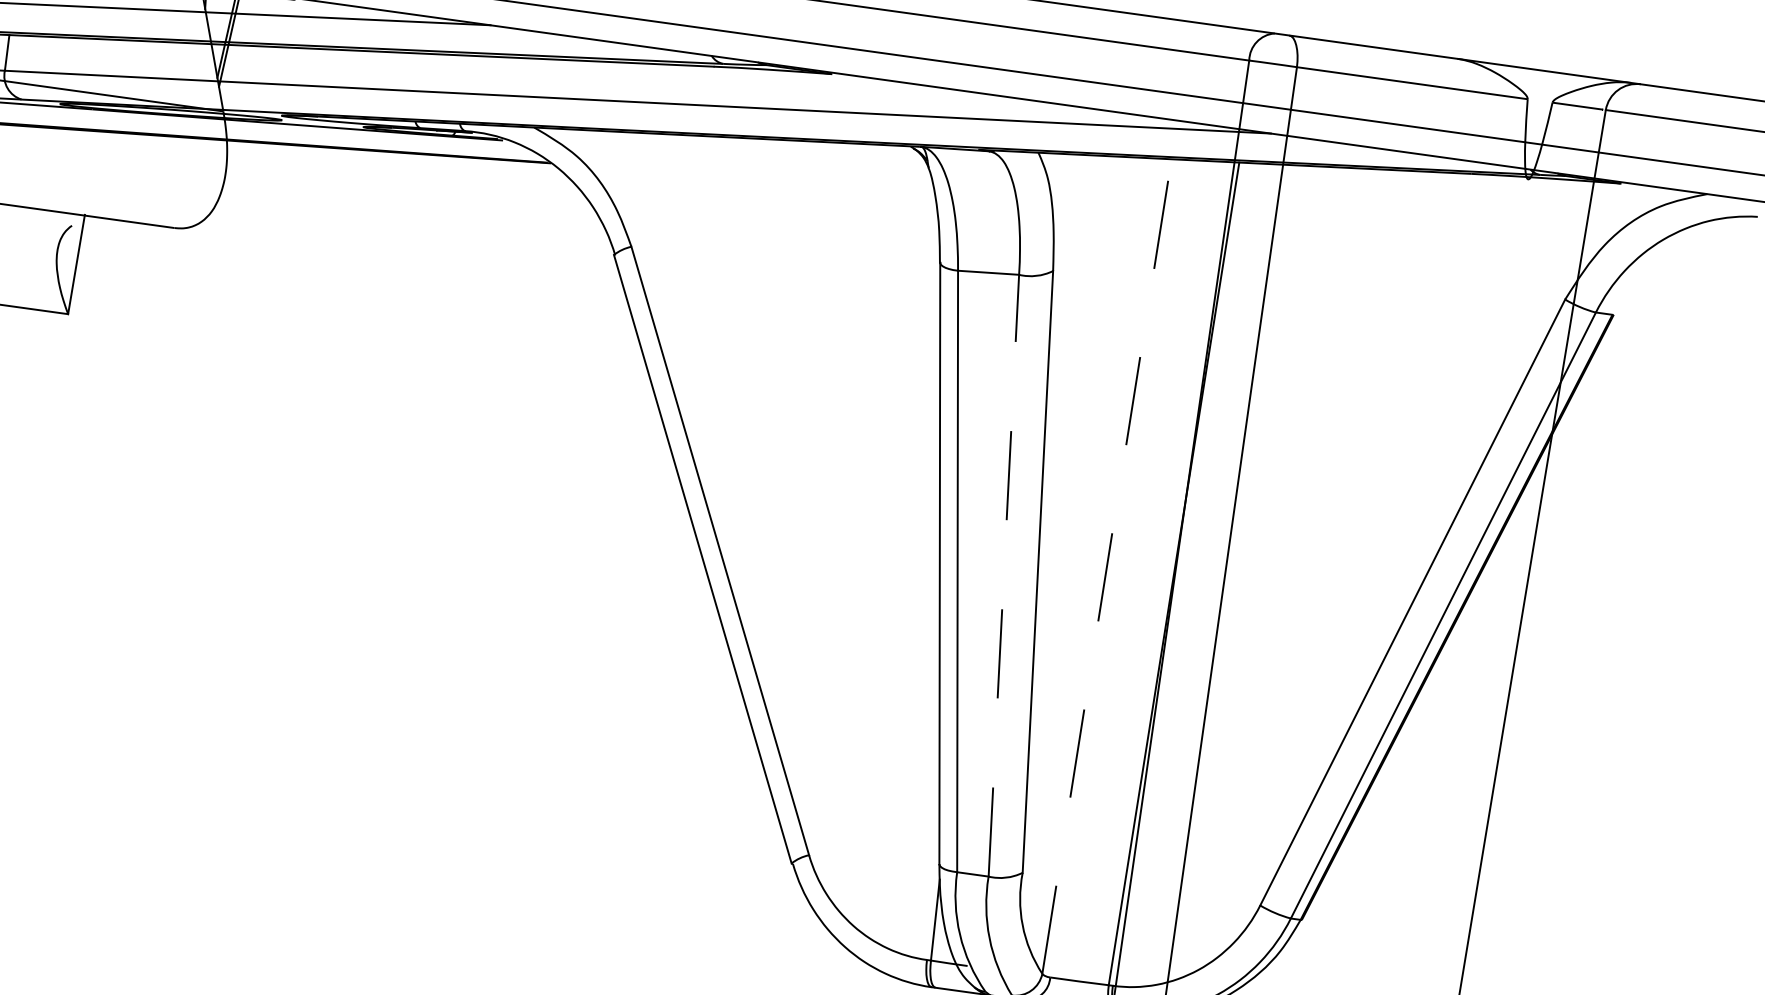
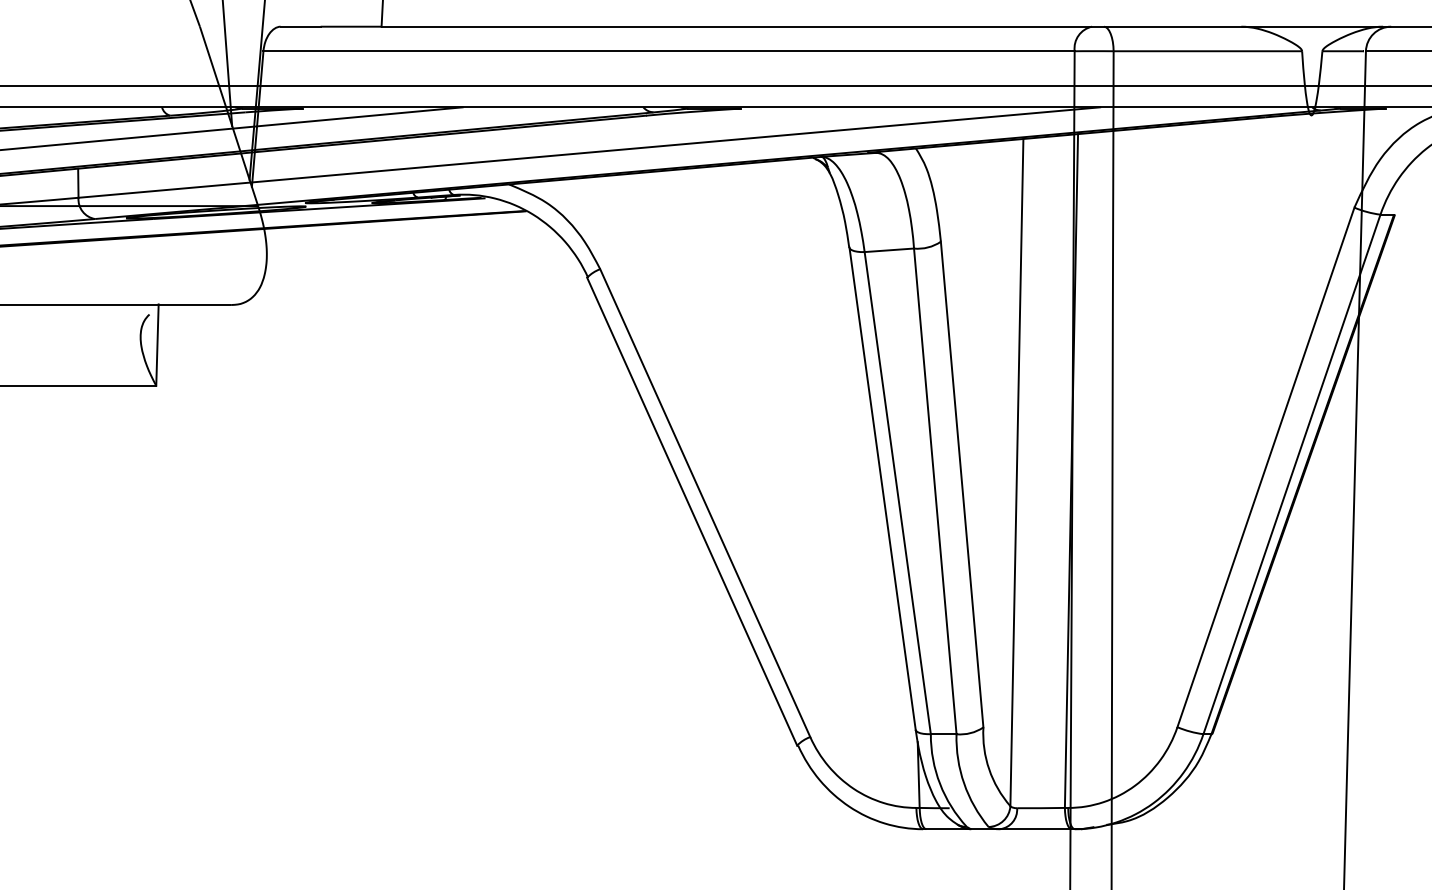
line: (1106, 566) -> (1016, 472), dashed -> solid
line: (1004, 575) -> (935, 491), dashed -> solid

